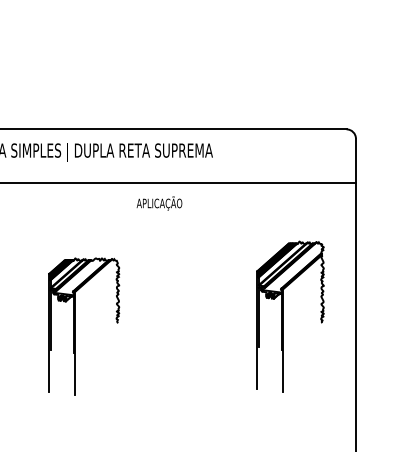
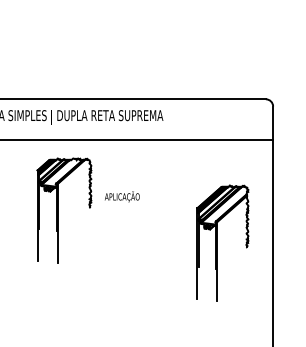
text: (159, 203) -> (122, 196), moved
part: (75, 326) -> (57, 210), moved

